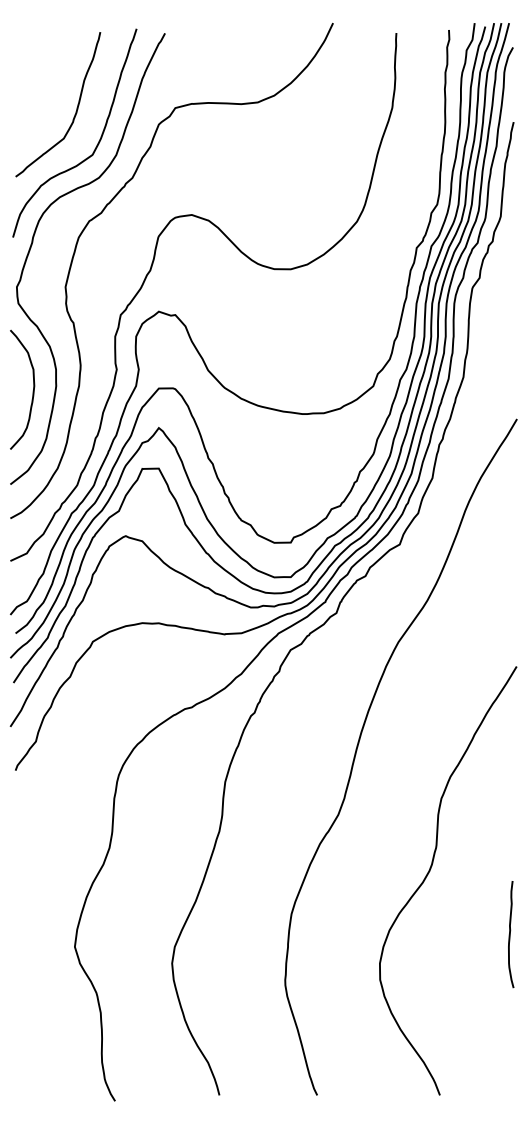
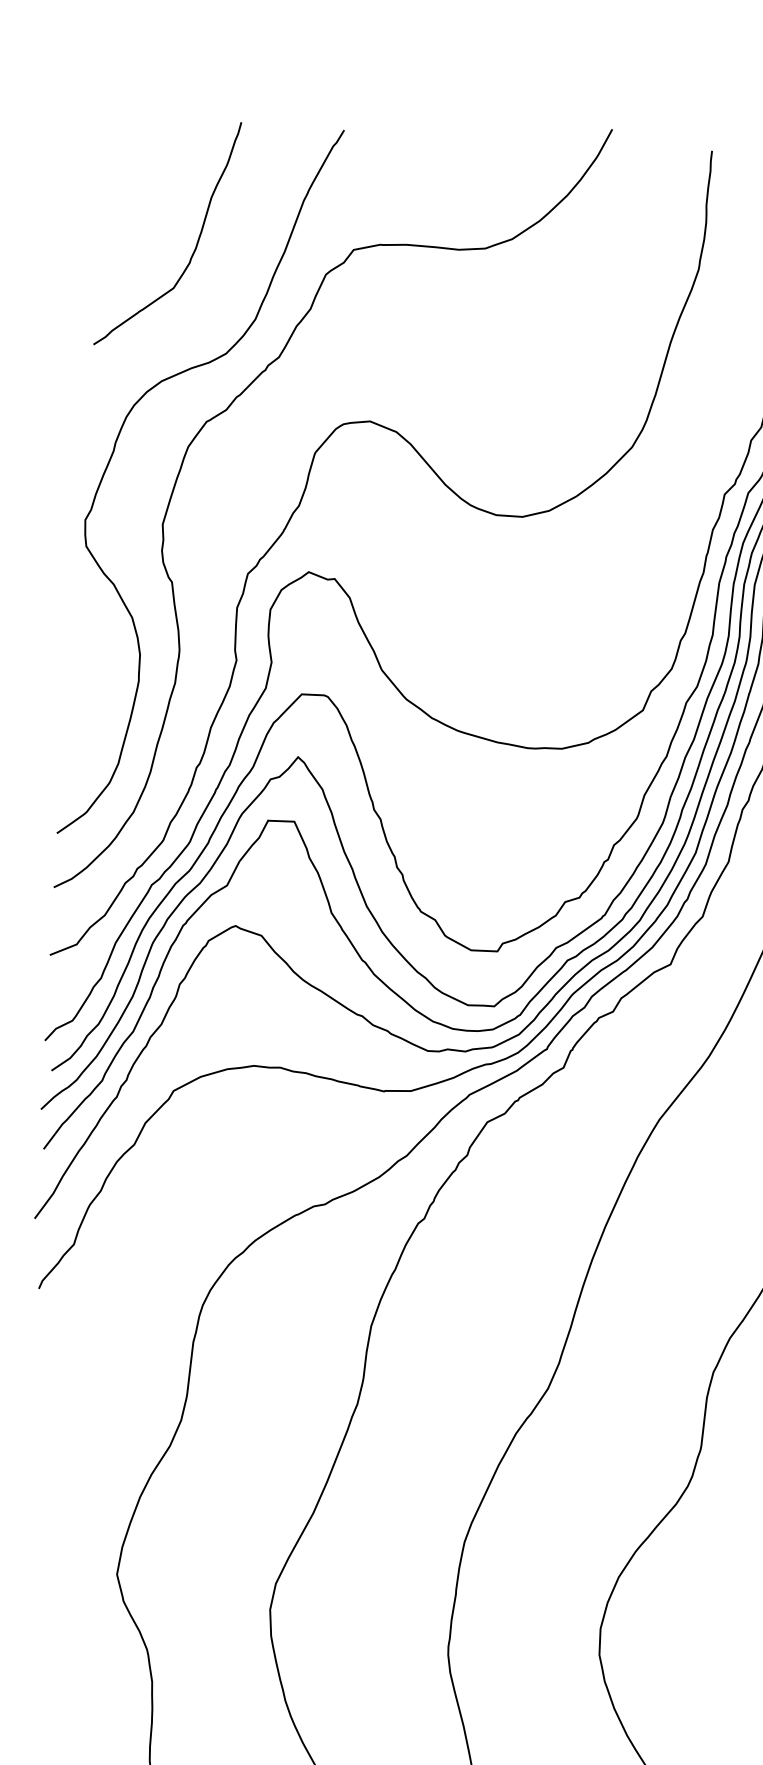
curve: (97, 143) -> (226, 299), removed
curve: (32, 391) -> (100, 687), removed

